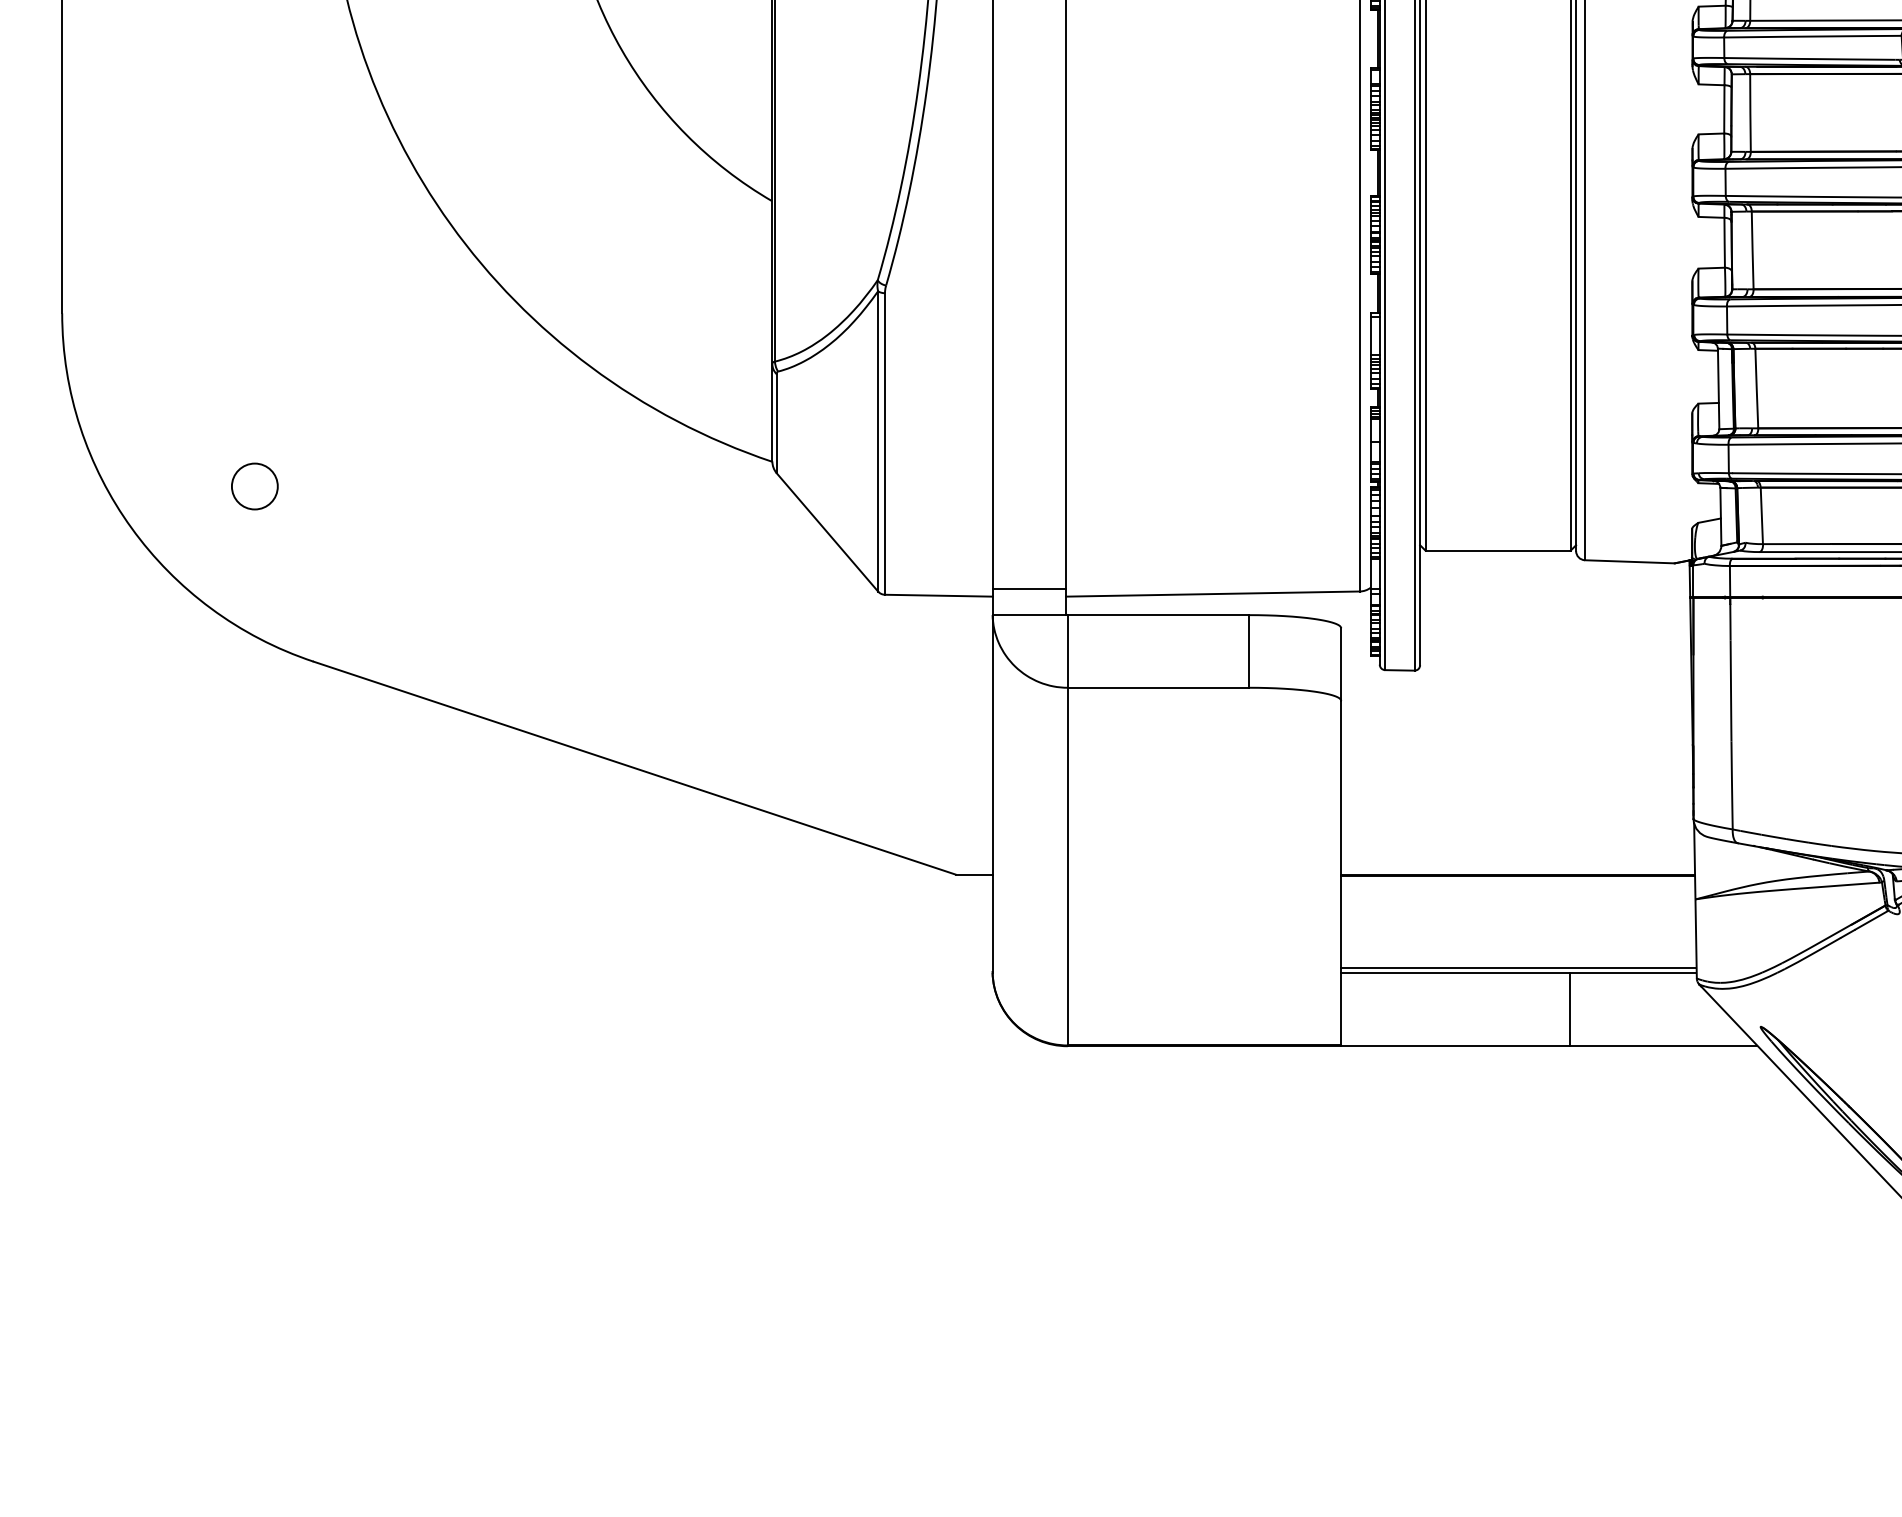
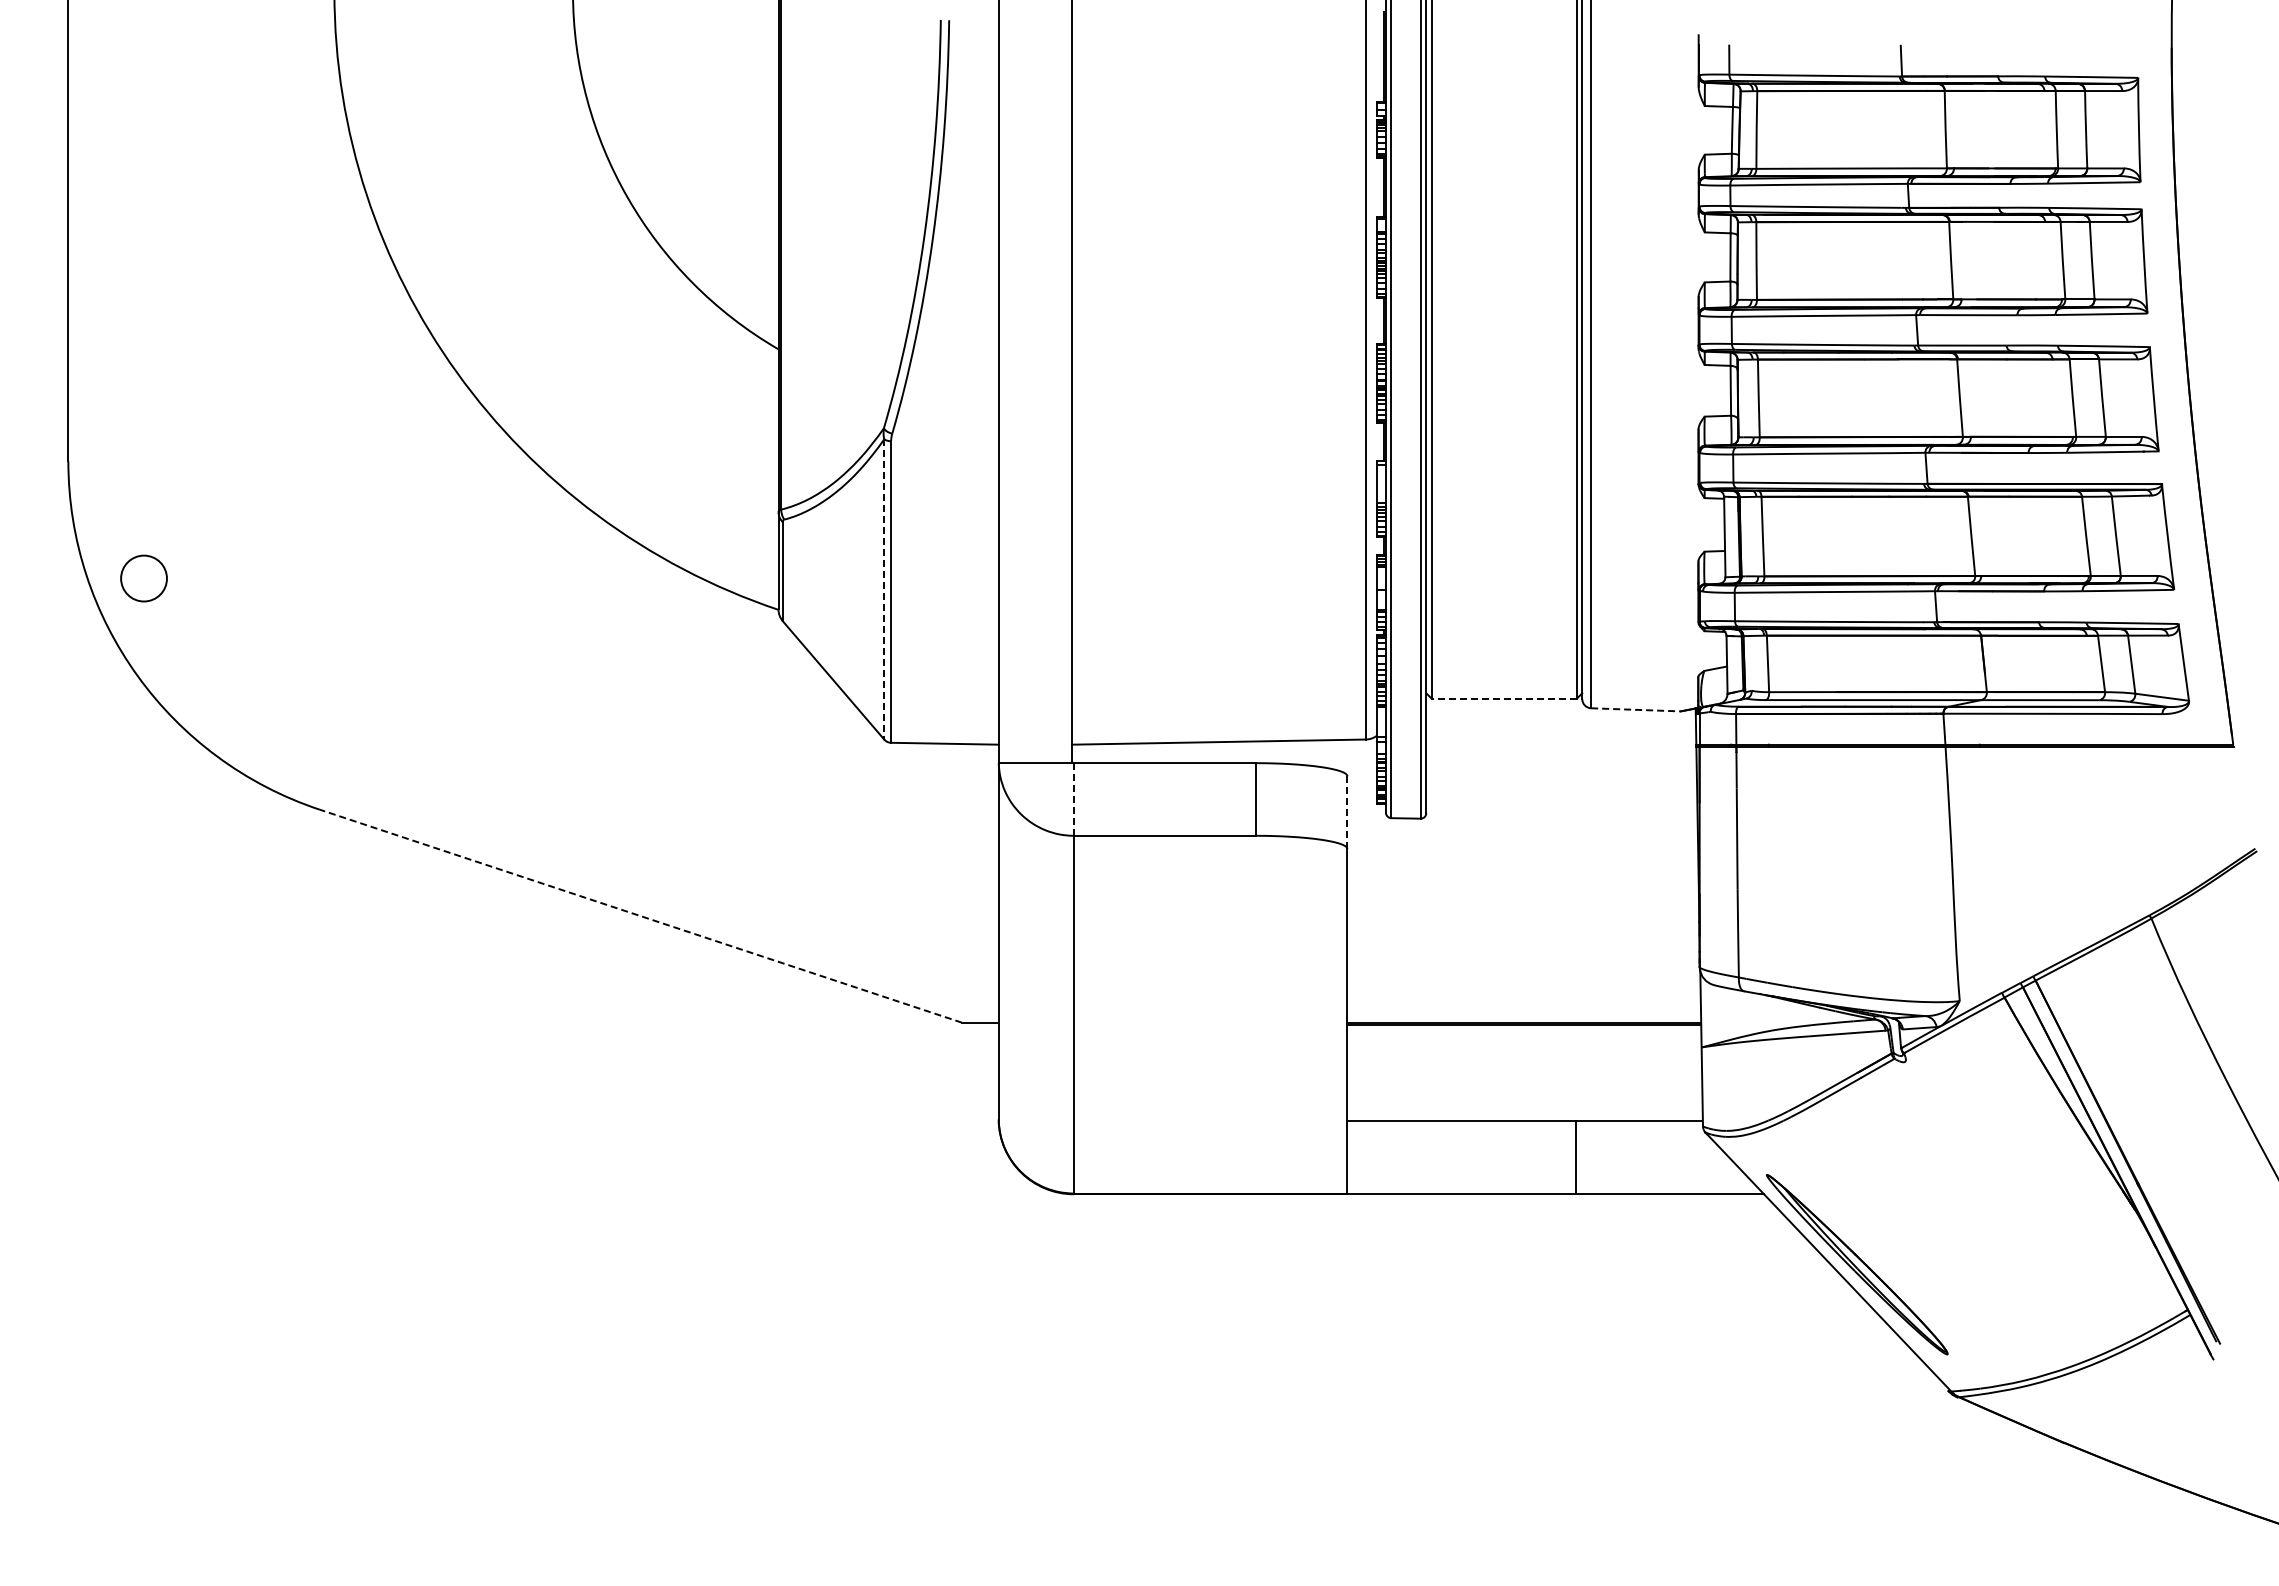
line: (878, 441) -> (884, 589), solid -> dashed
circle: (254, 486) -> (143, 578), moved
line: (1497, 550) -> (1503, 698), solid -> dashed
line: (1629, 561) -> (1635, 709), solid -> dashed
line: (1029, 588) -> (1035, 736), removed
line: (1067, 651) -> (1073, 799), solid -> dashed
line: (1341, 665) -> (1347, 813), solid -> dashed
line: (634, 768) -> (640, 916), solid -> dashed
line: (1518, 968) -> (1524, 1116), removed

